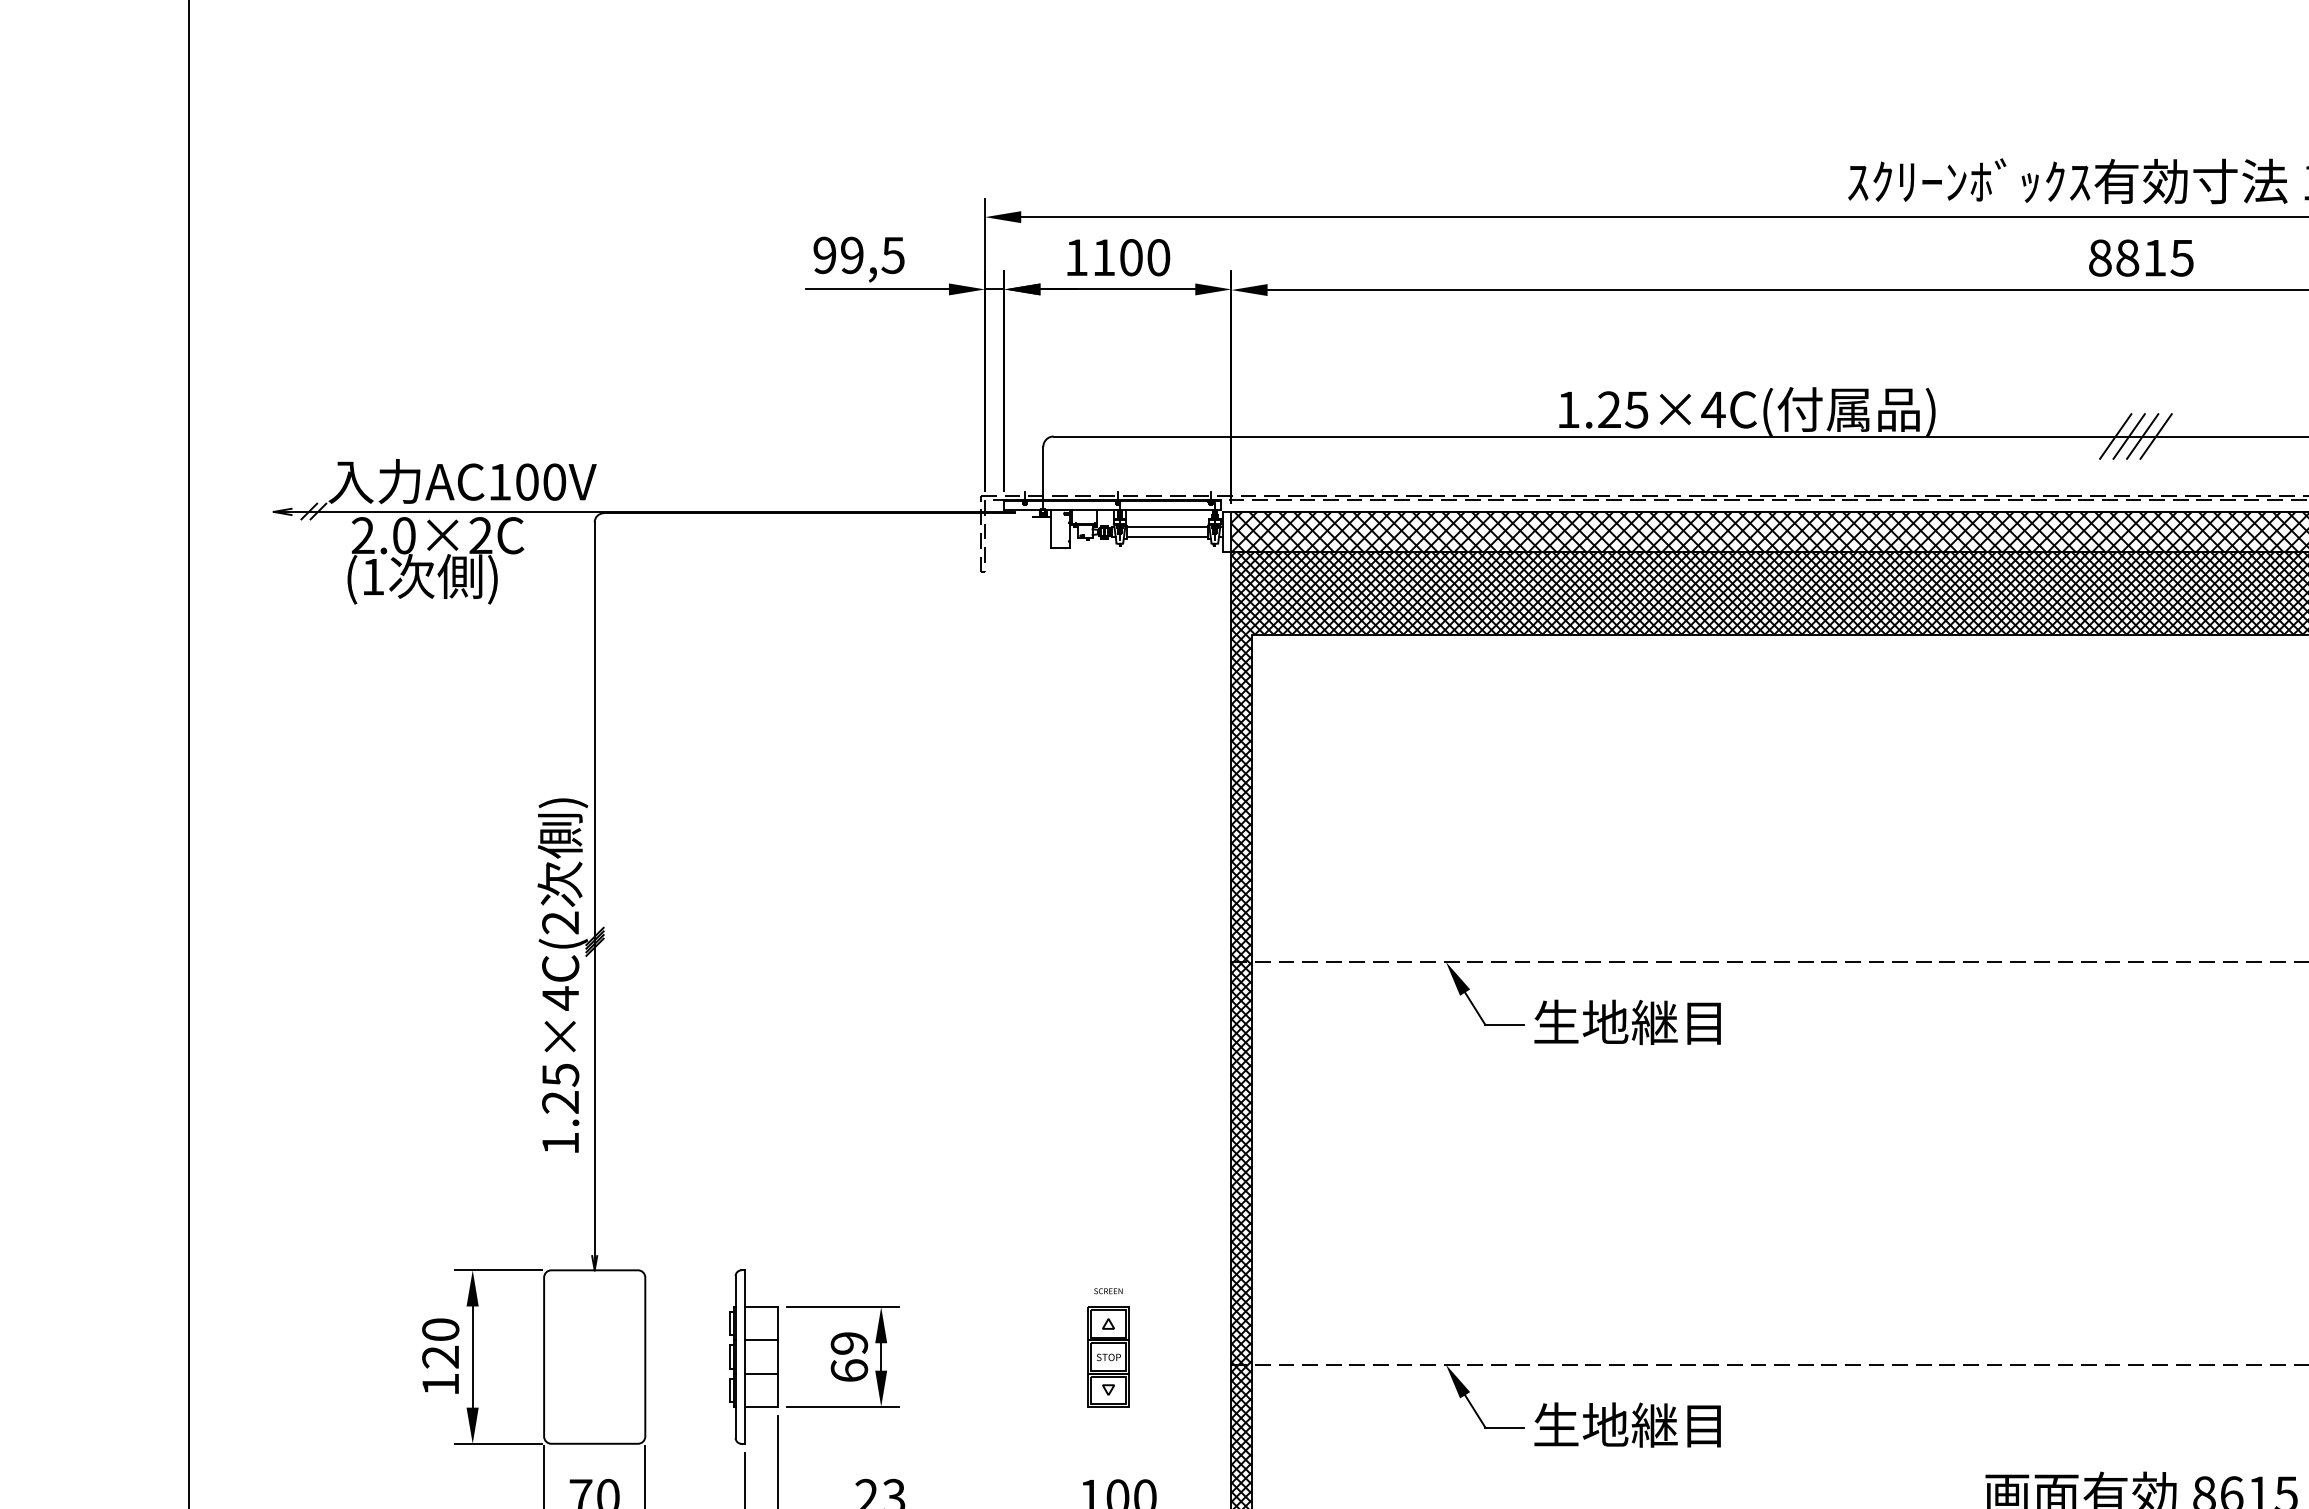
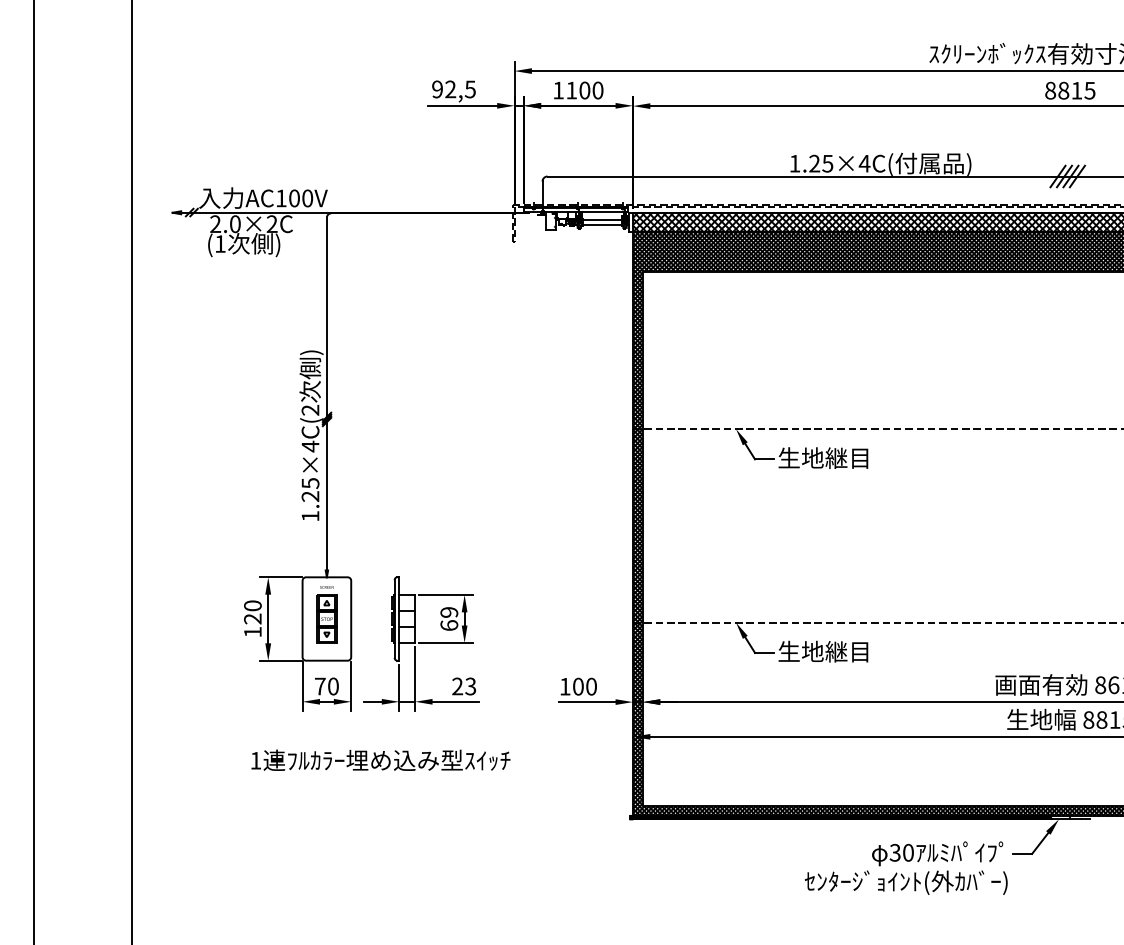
text: (851, 255) -> (450, 89), 99,5 -> 92,5
part: (1107, 1347) -> (326, 614), moved

